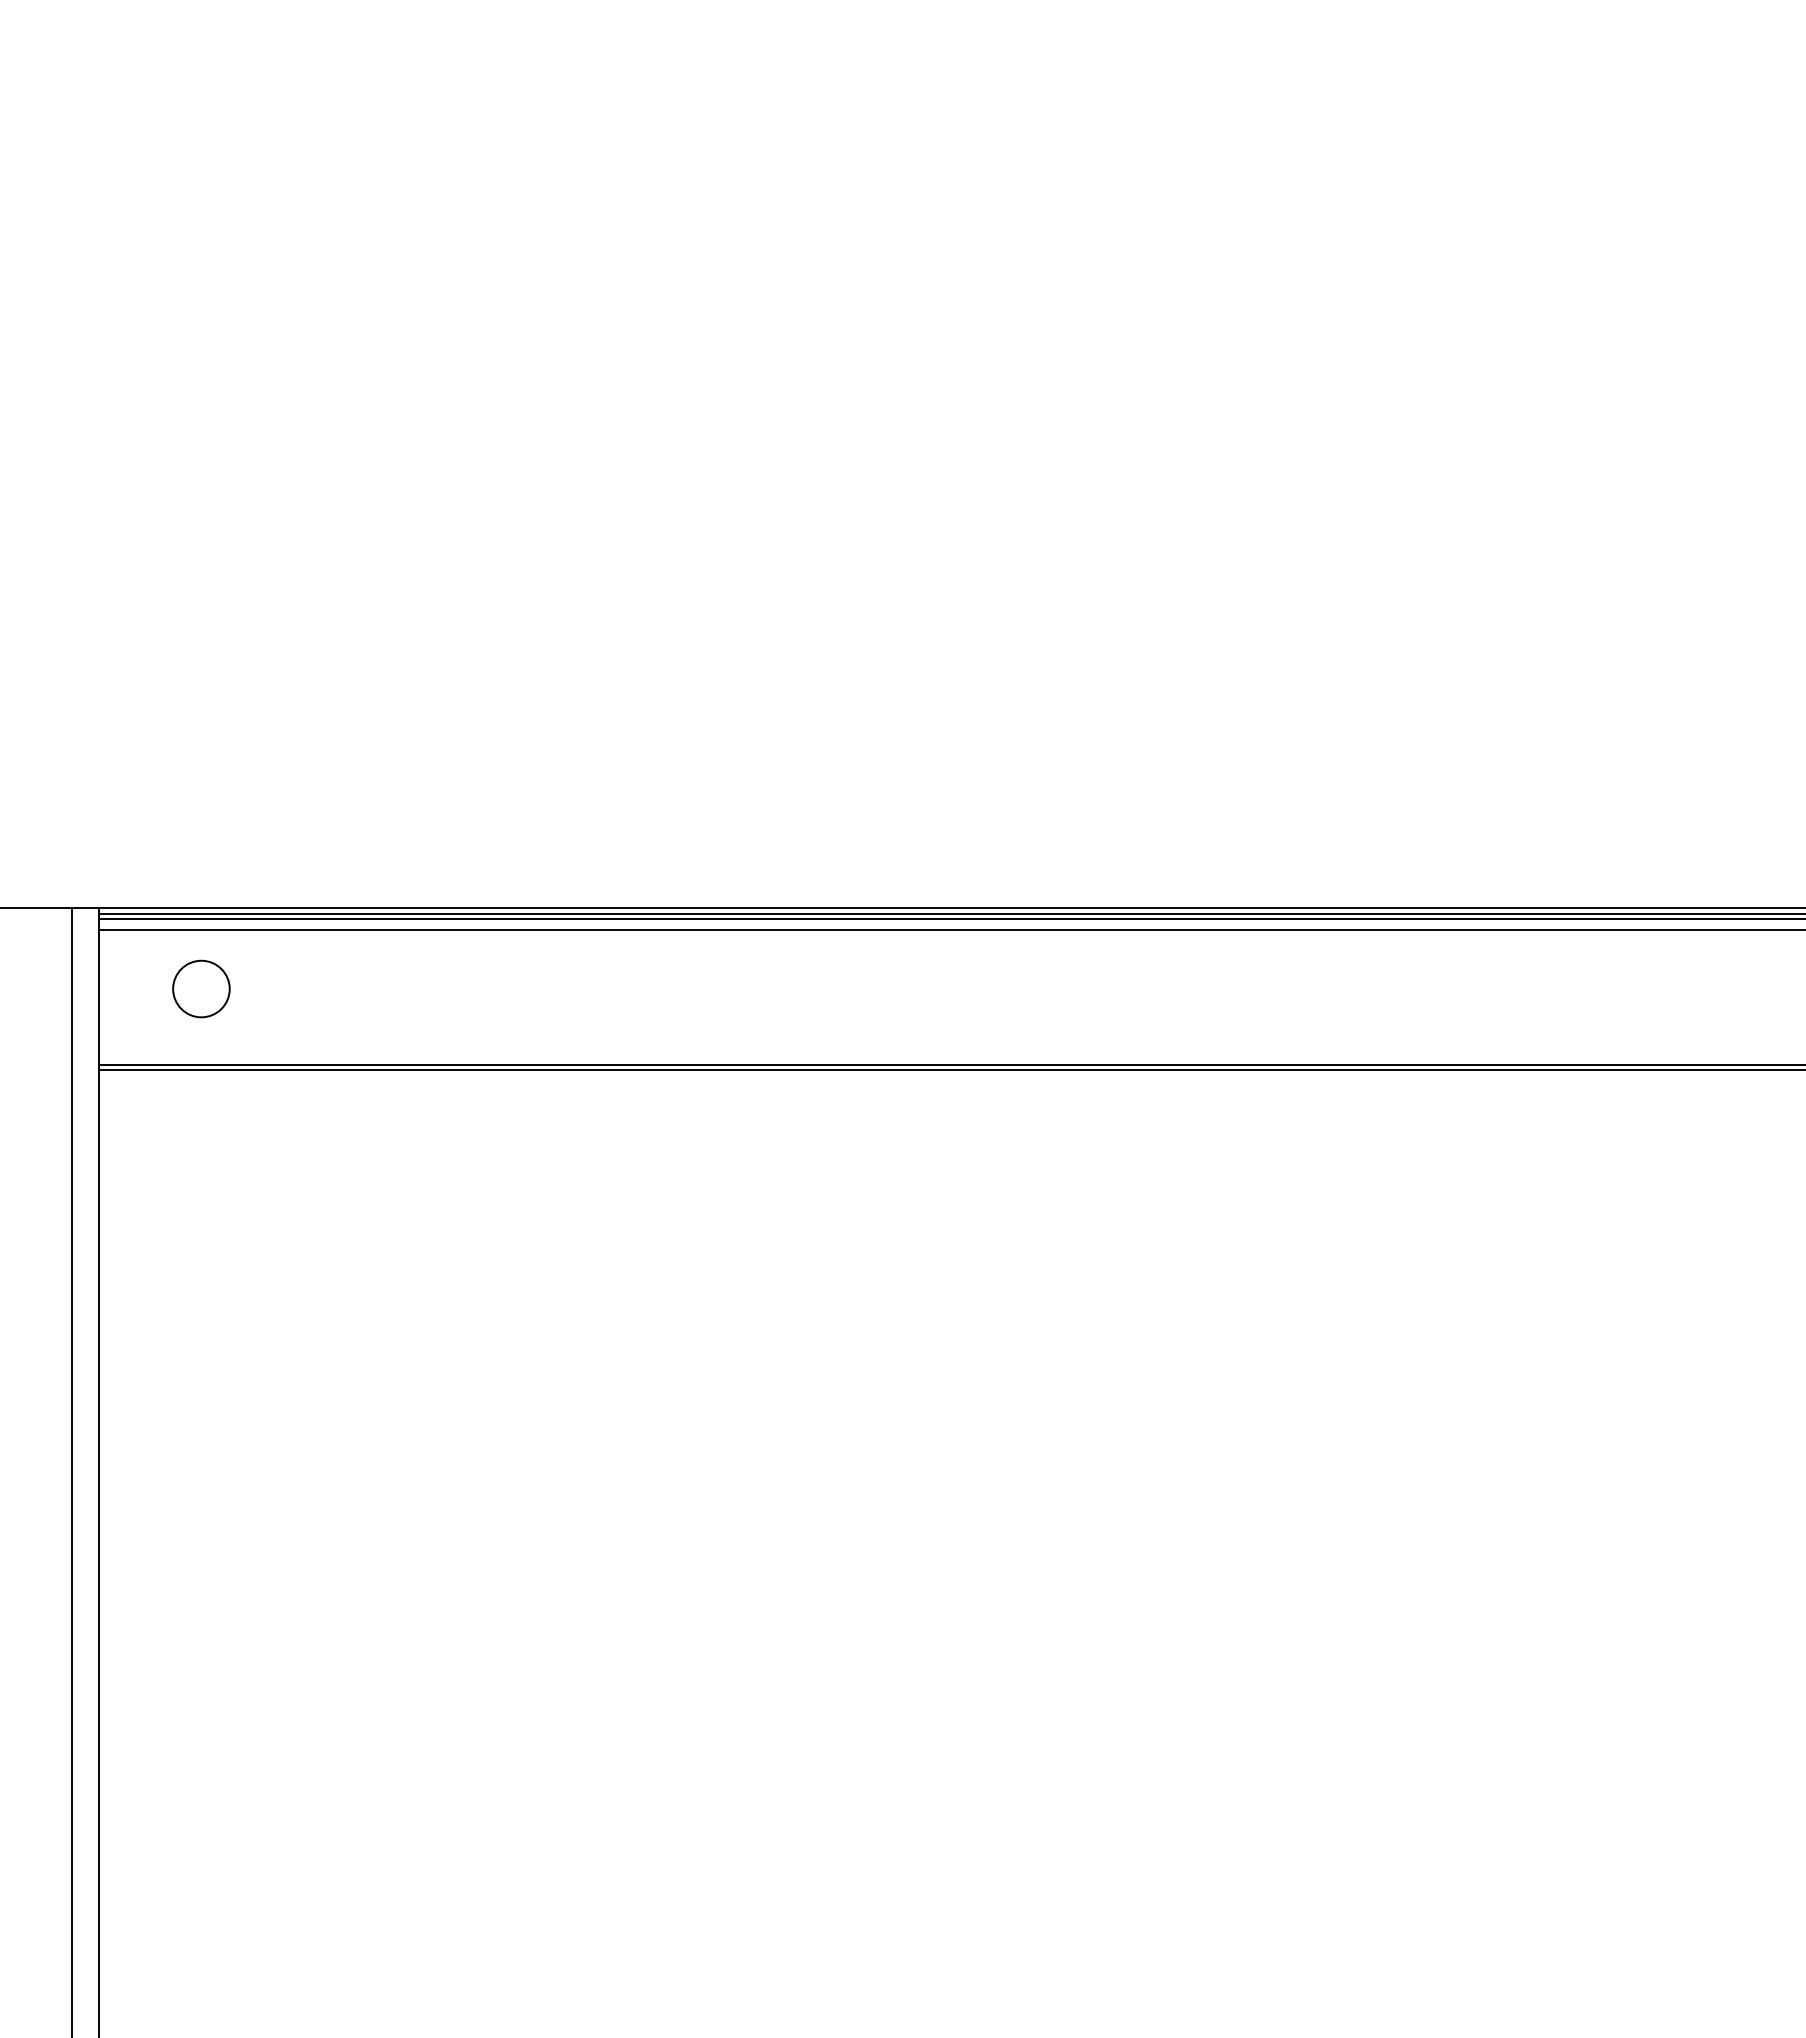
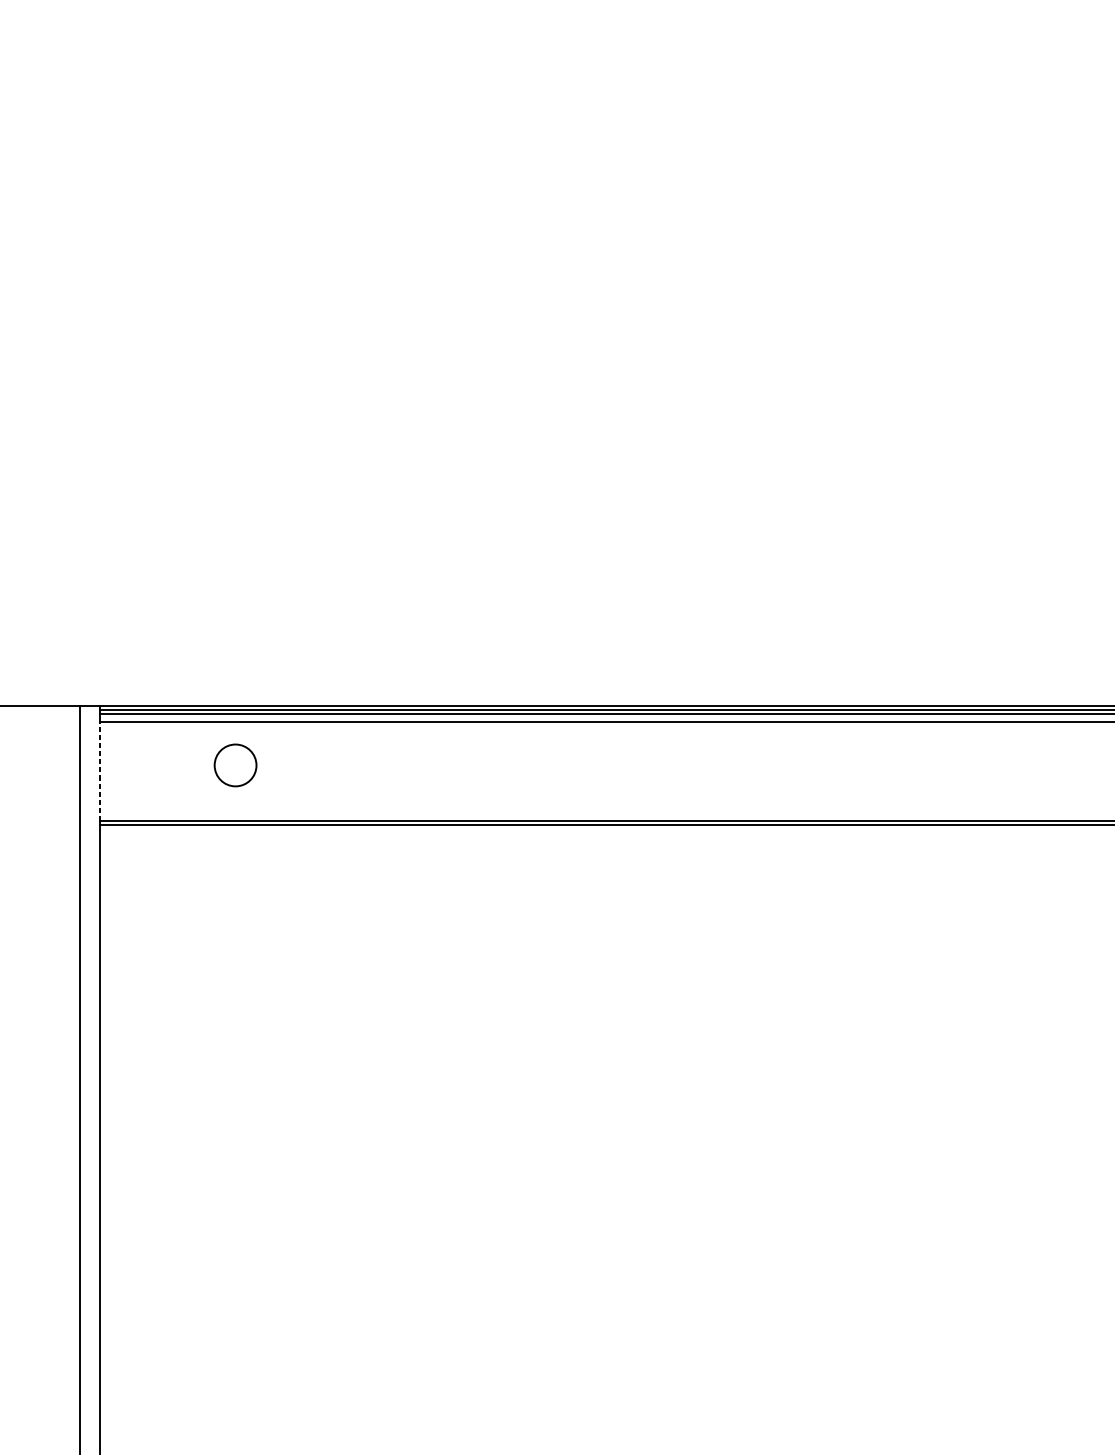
circle: (201, 988) -> (235, 765), moved
line: (99, 996) -> (100, 770), solid -> dashed

